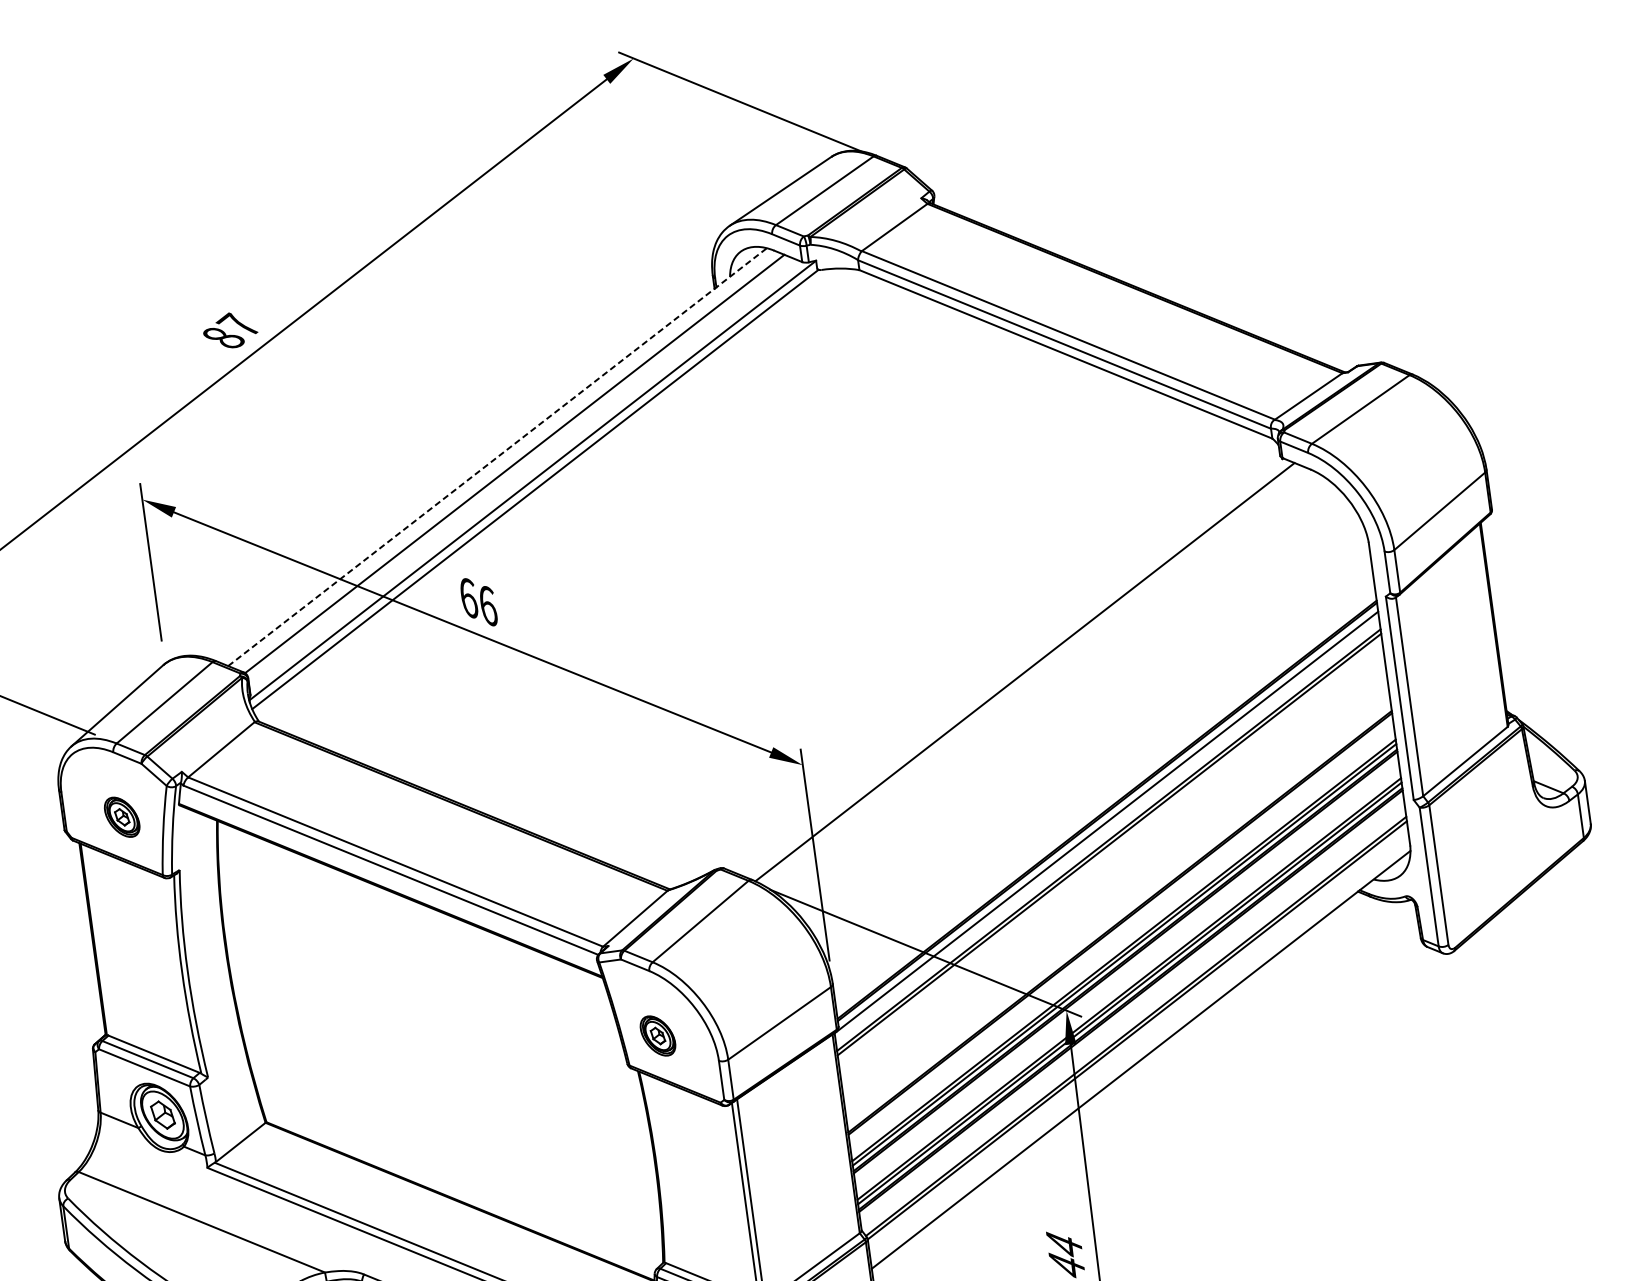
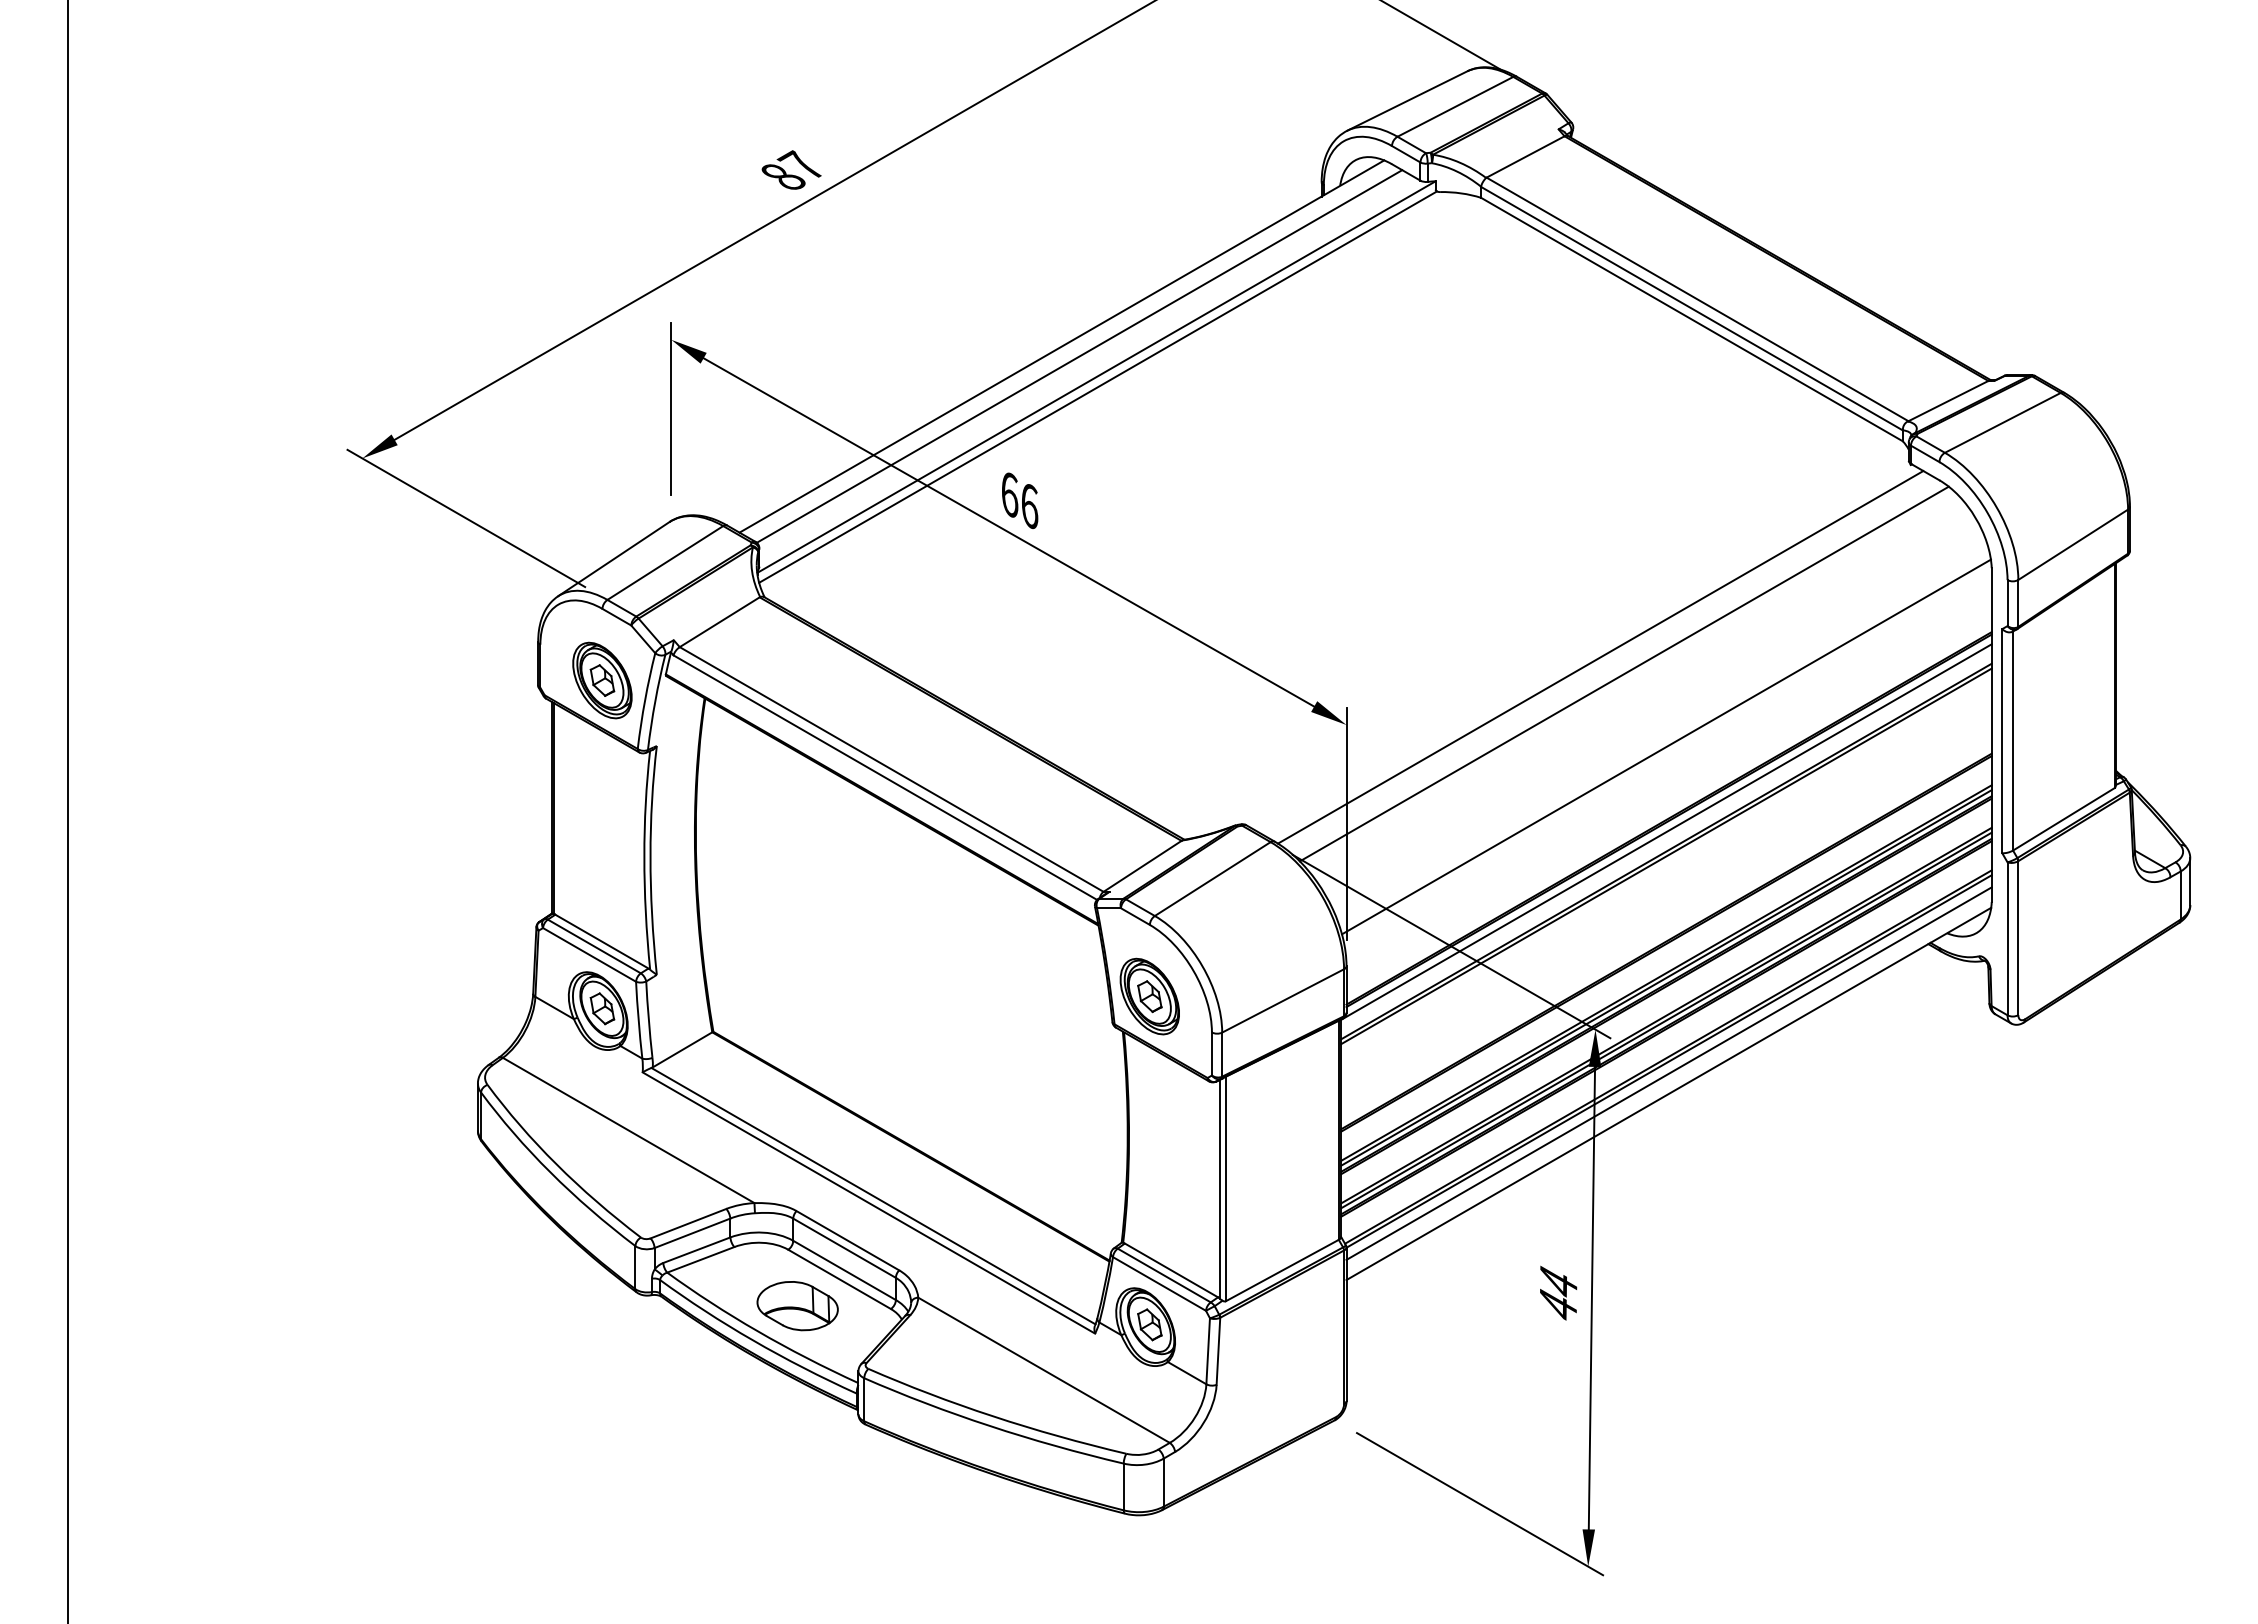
line: (498, 457) -> (1062, 346), dashed -> solid
line: (1047, 684) -> (1623, 673), added
line: (1095, 744) -> (1666, 746), added
part: (122, 817) -> (602, 680), size x1.67
part: (657, 1035) -> (1149, 996), size x1.67
line: (1138, 1041) -> (1668, 1073), added

